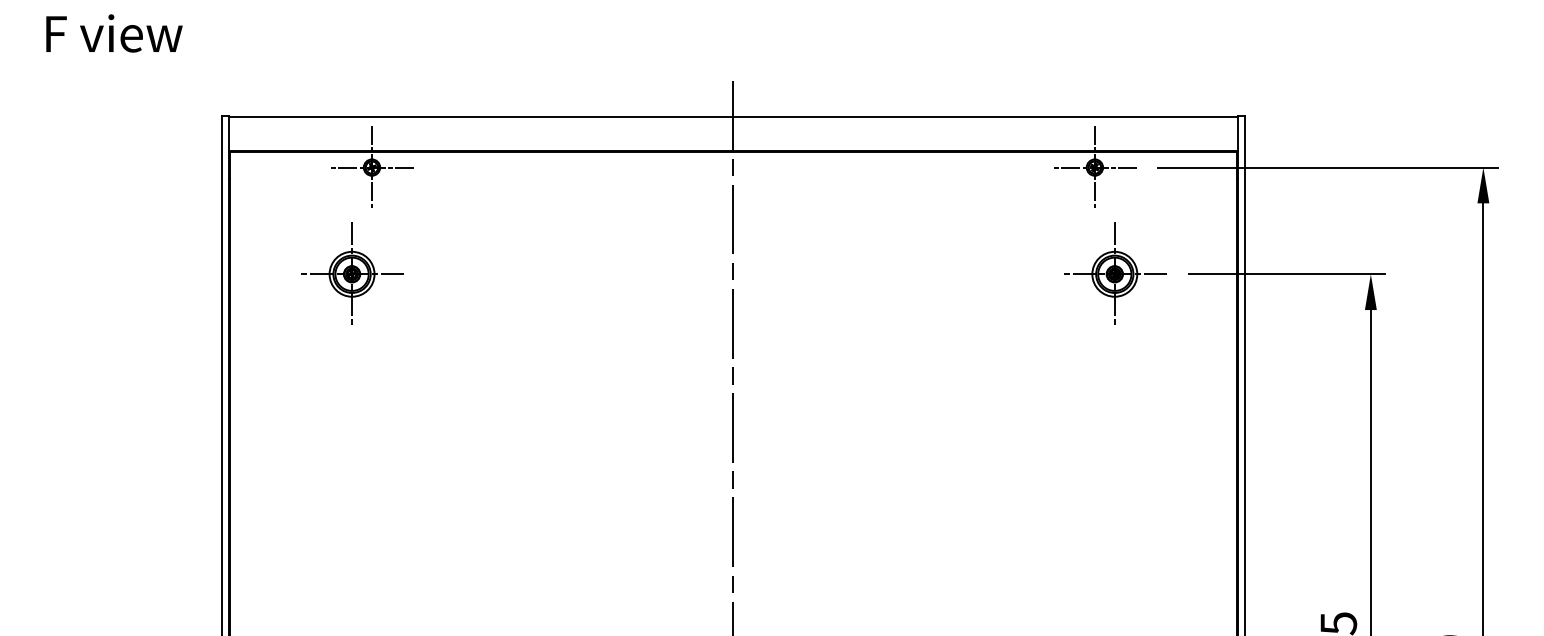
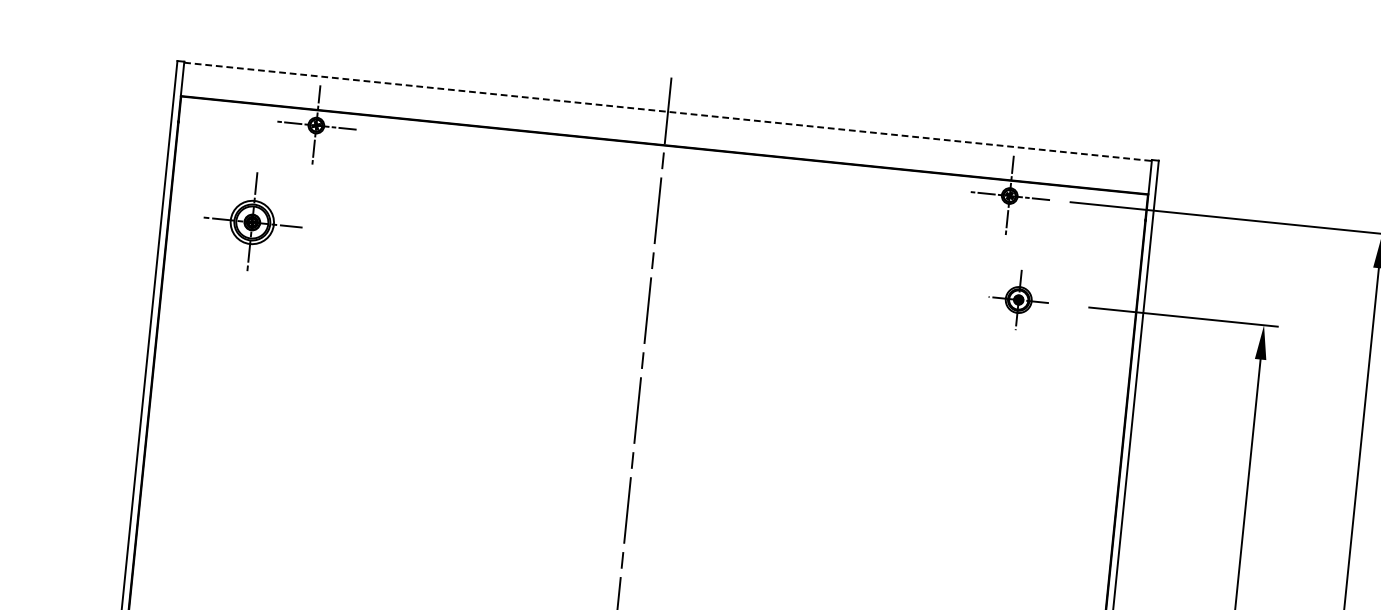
line: (733, 116) -> (668, 111), solid -> dashed
part: (352, 273) -> (252, 221), moved
part: (1115, 273) -> (1019, 299), size x0.6

